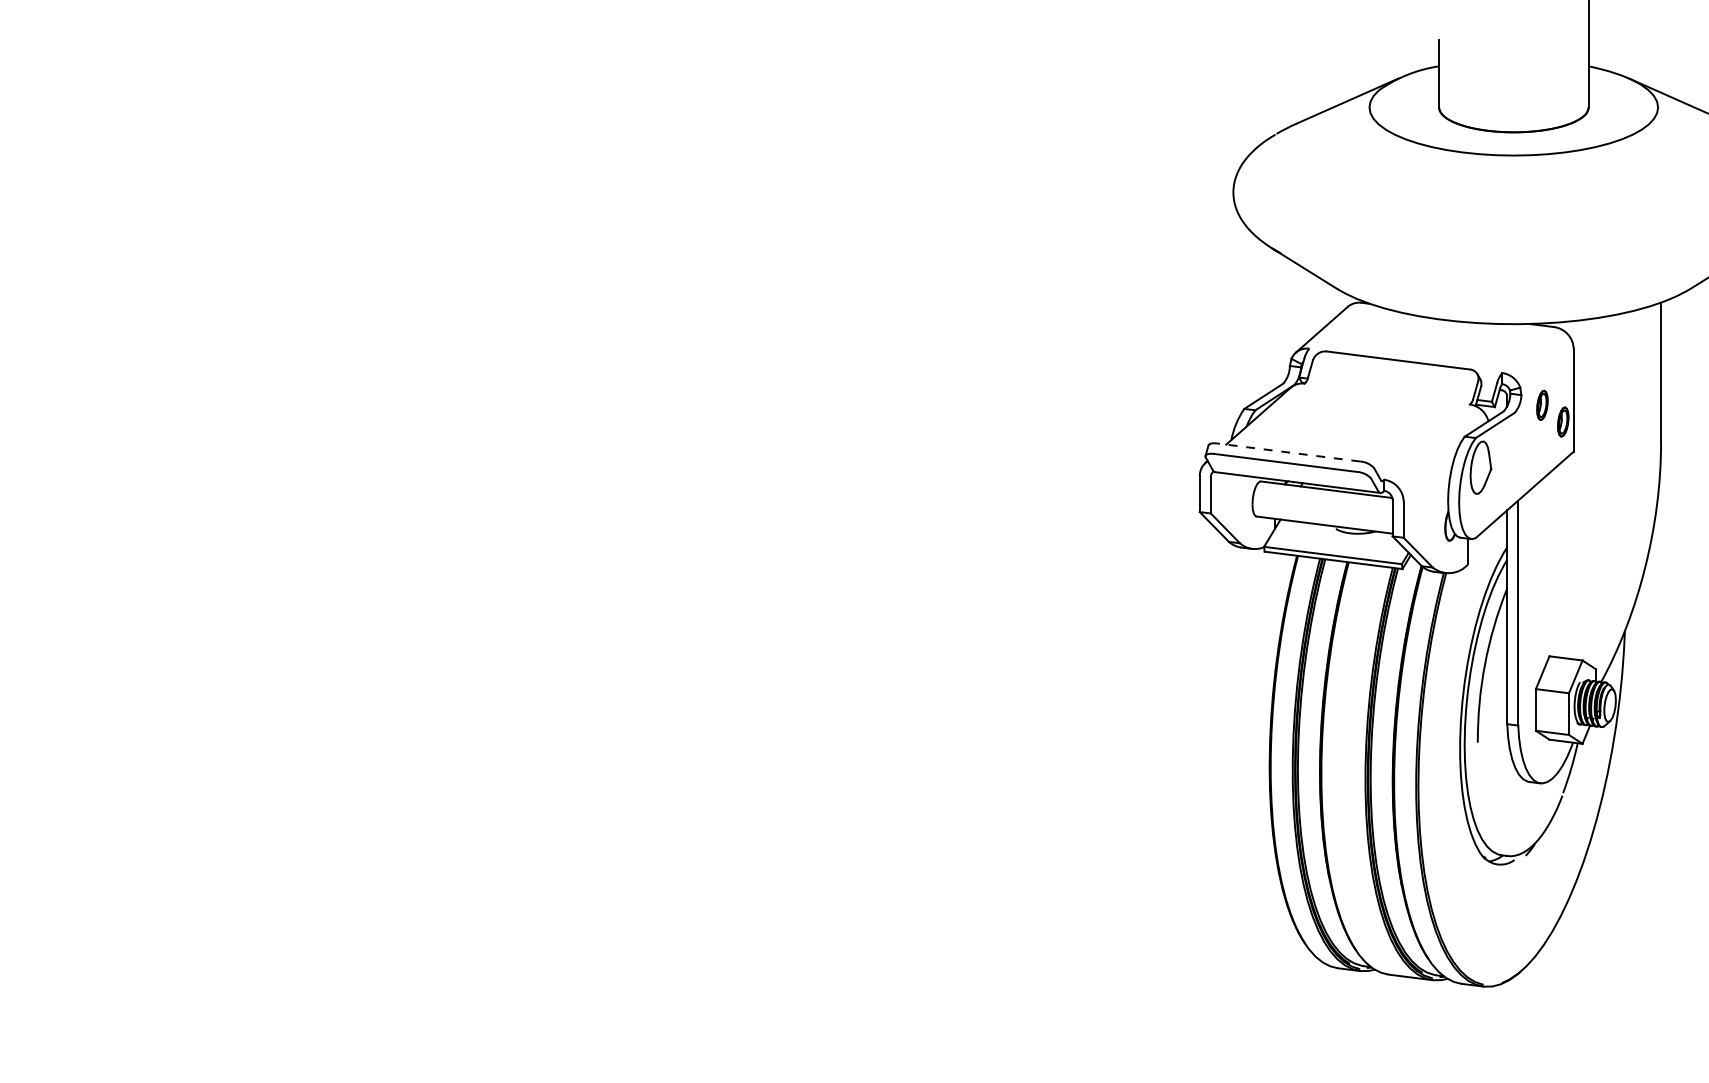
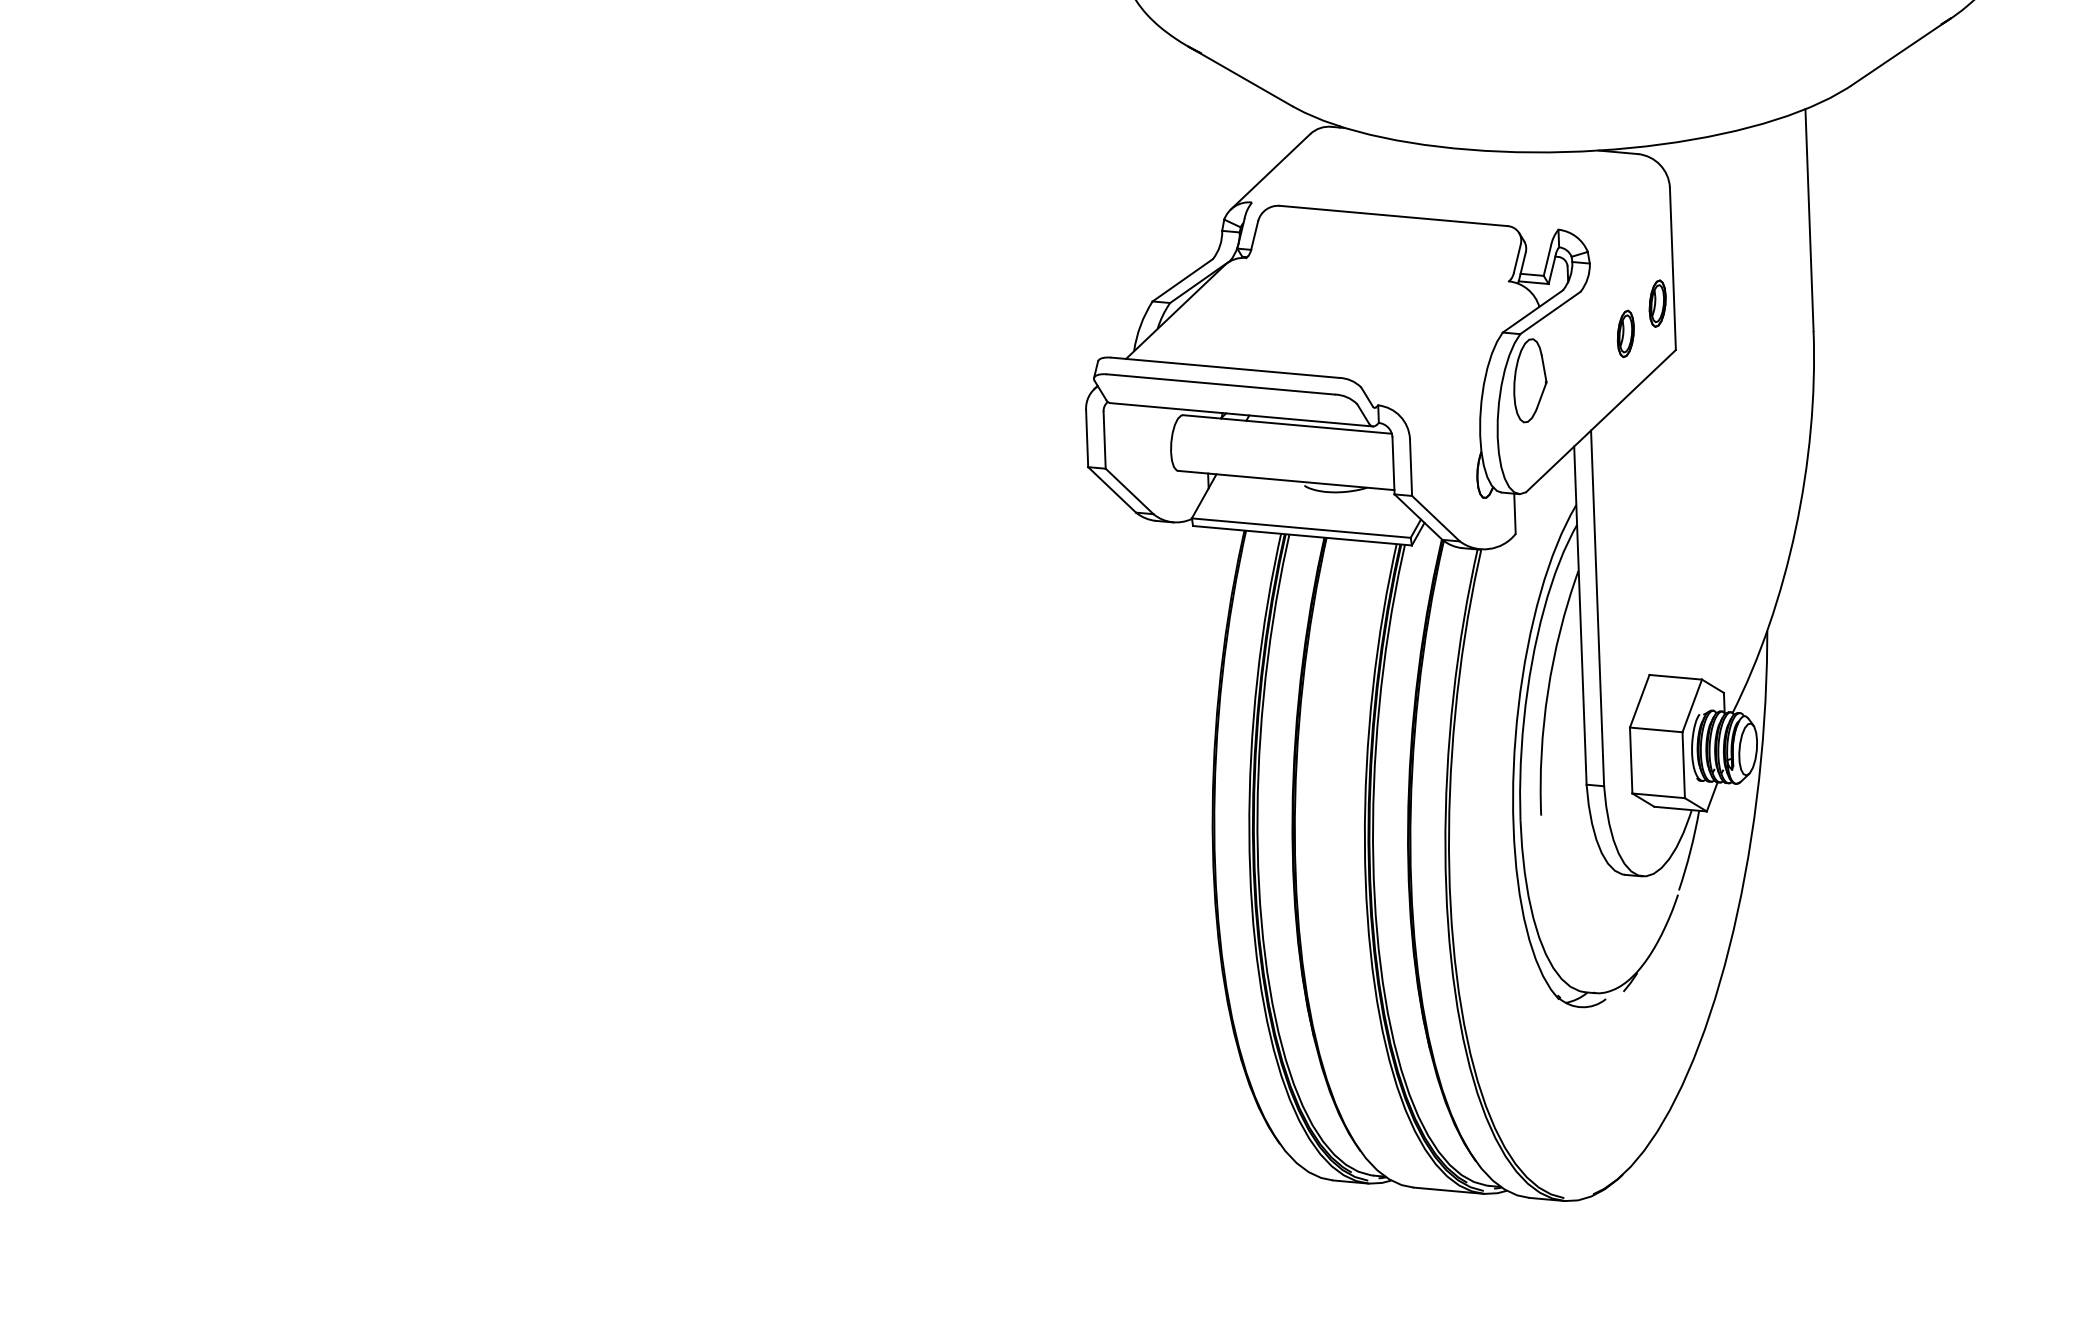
part: (1542, 404) -> (1625, 332), moved
line: (1288, 452) -> (1224, 367), dashed -> solid

